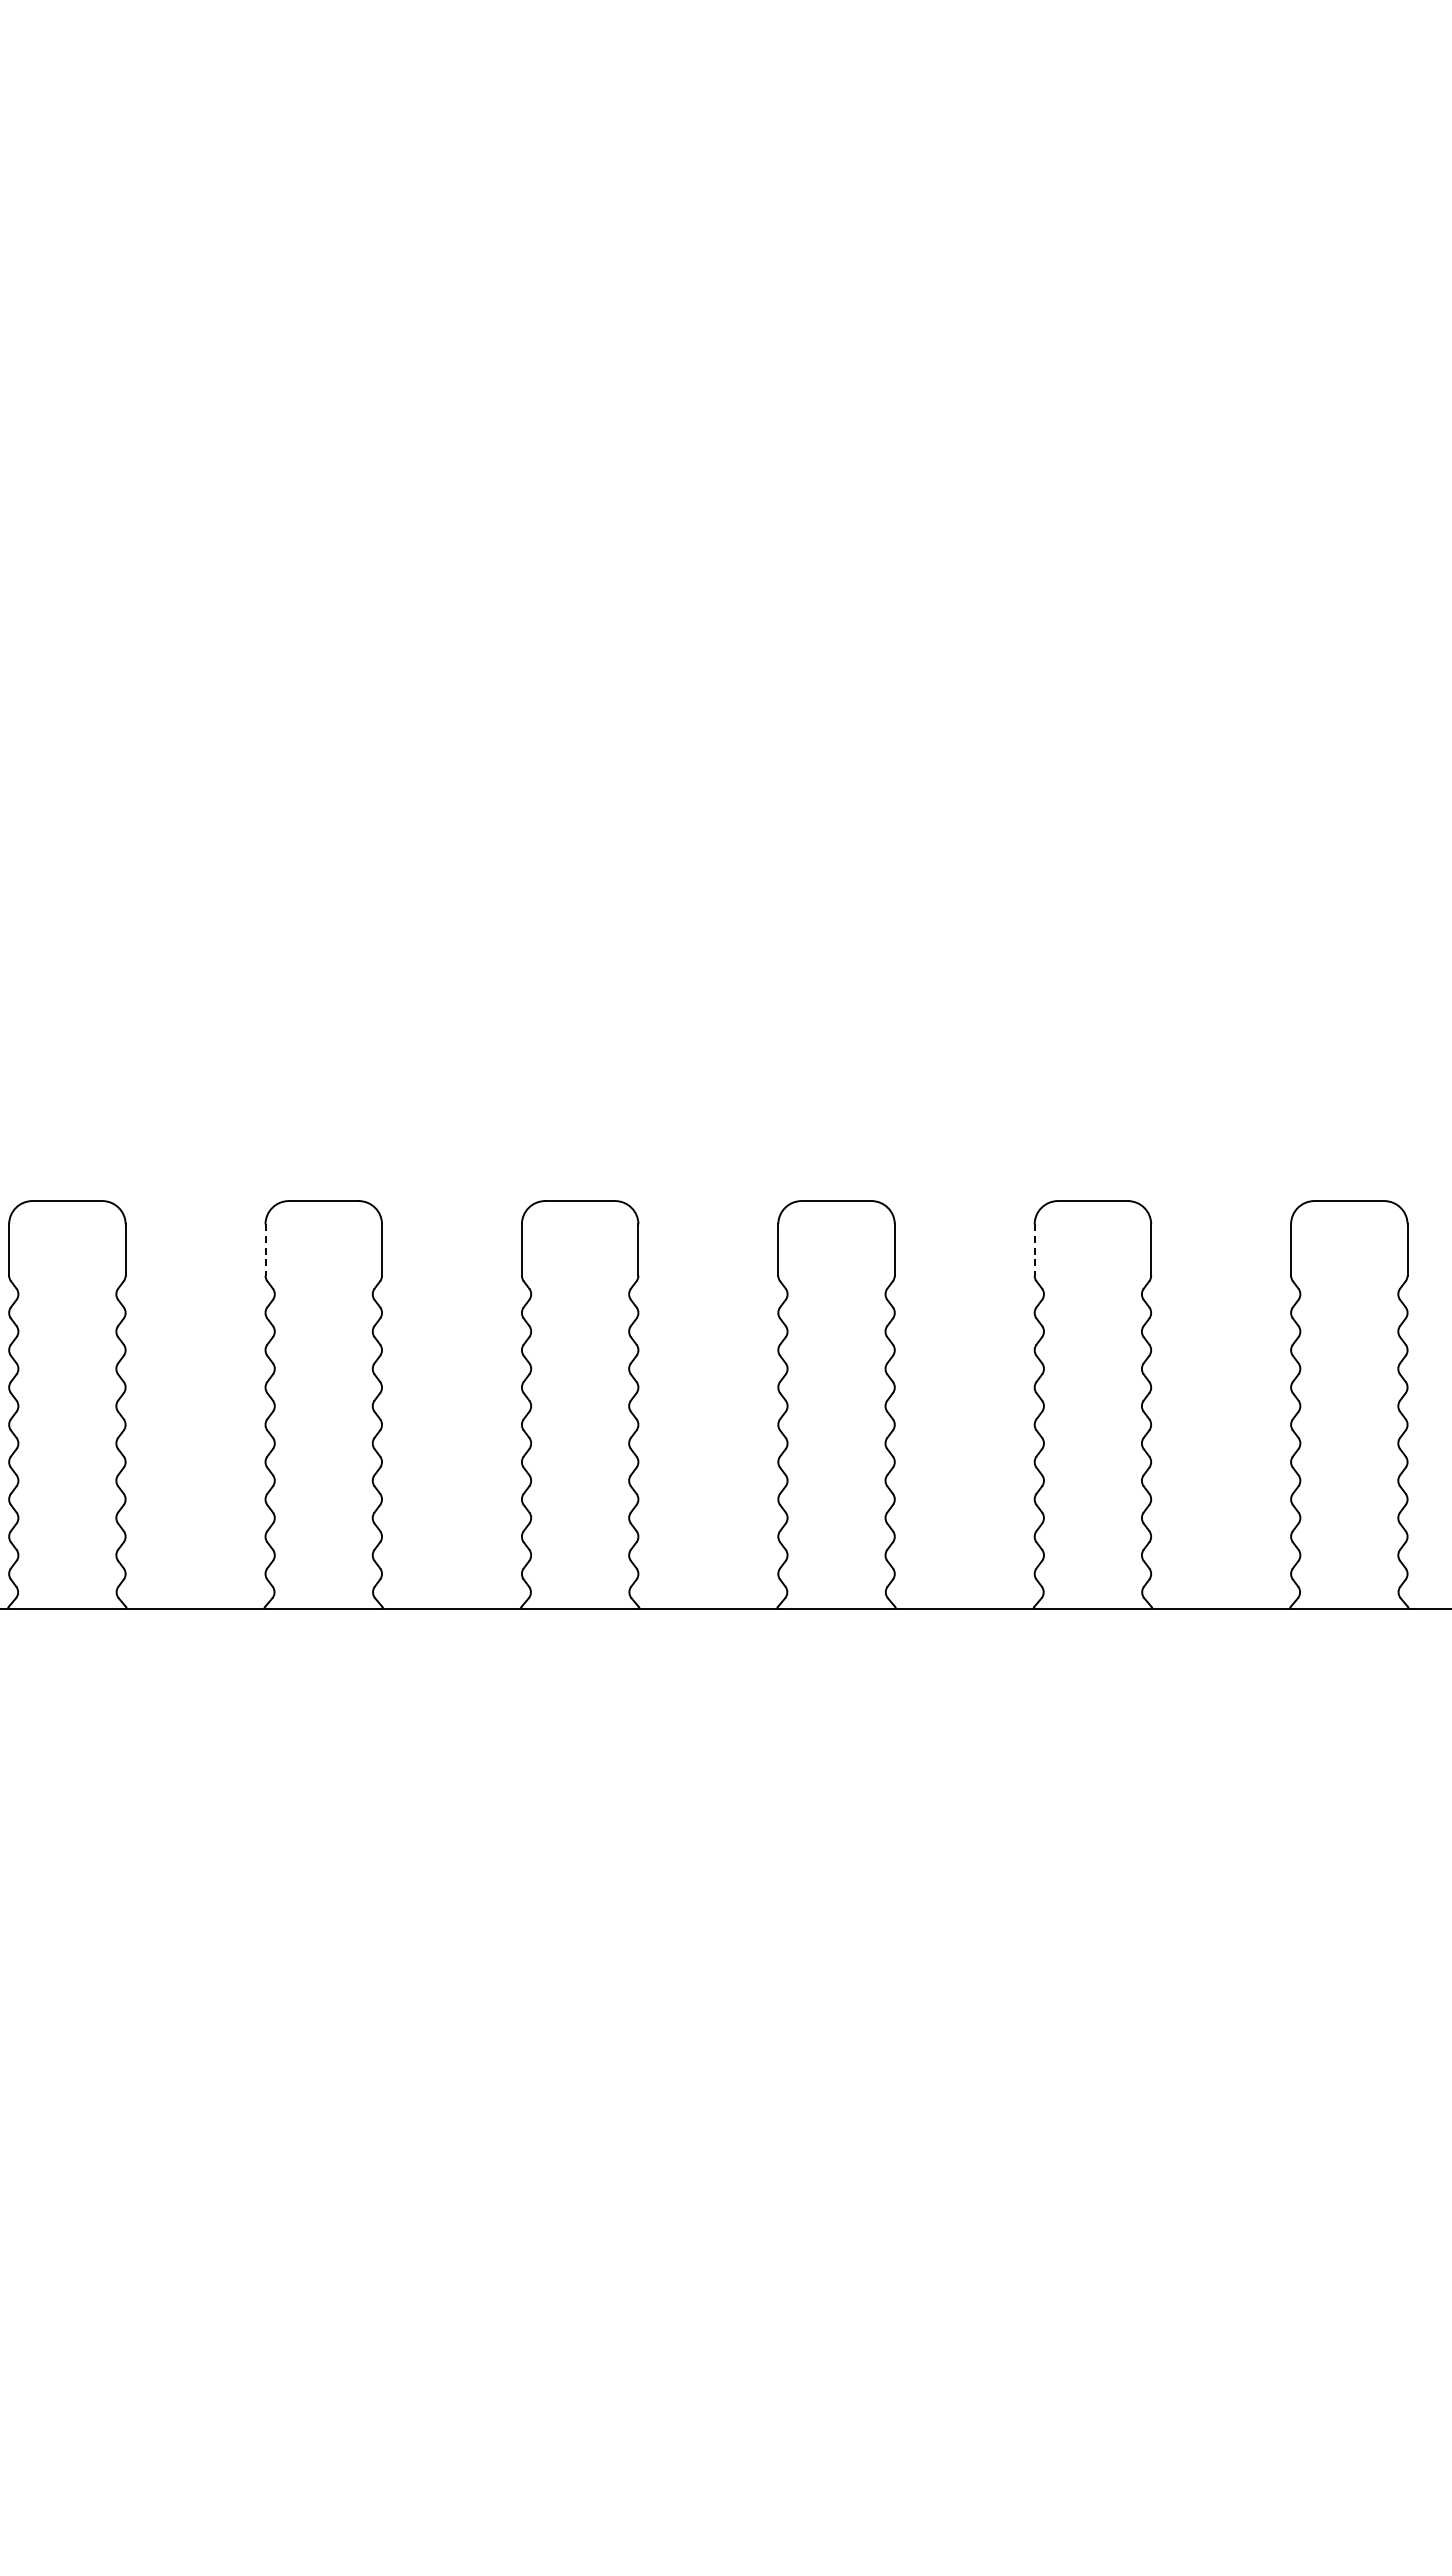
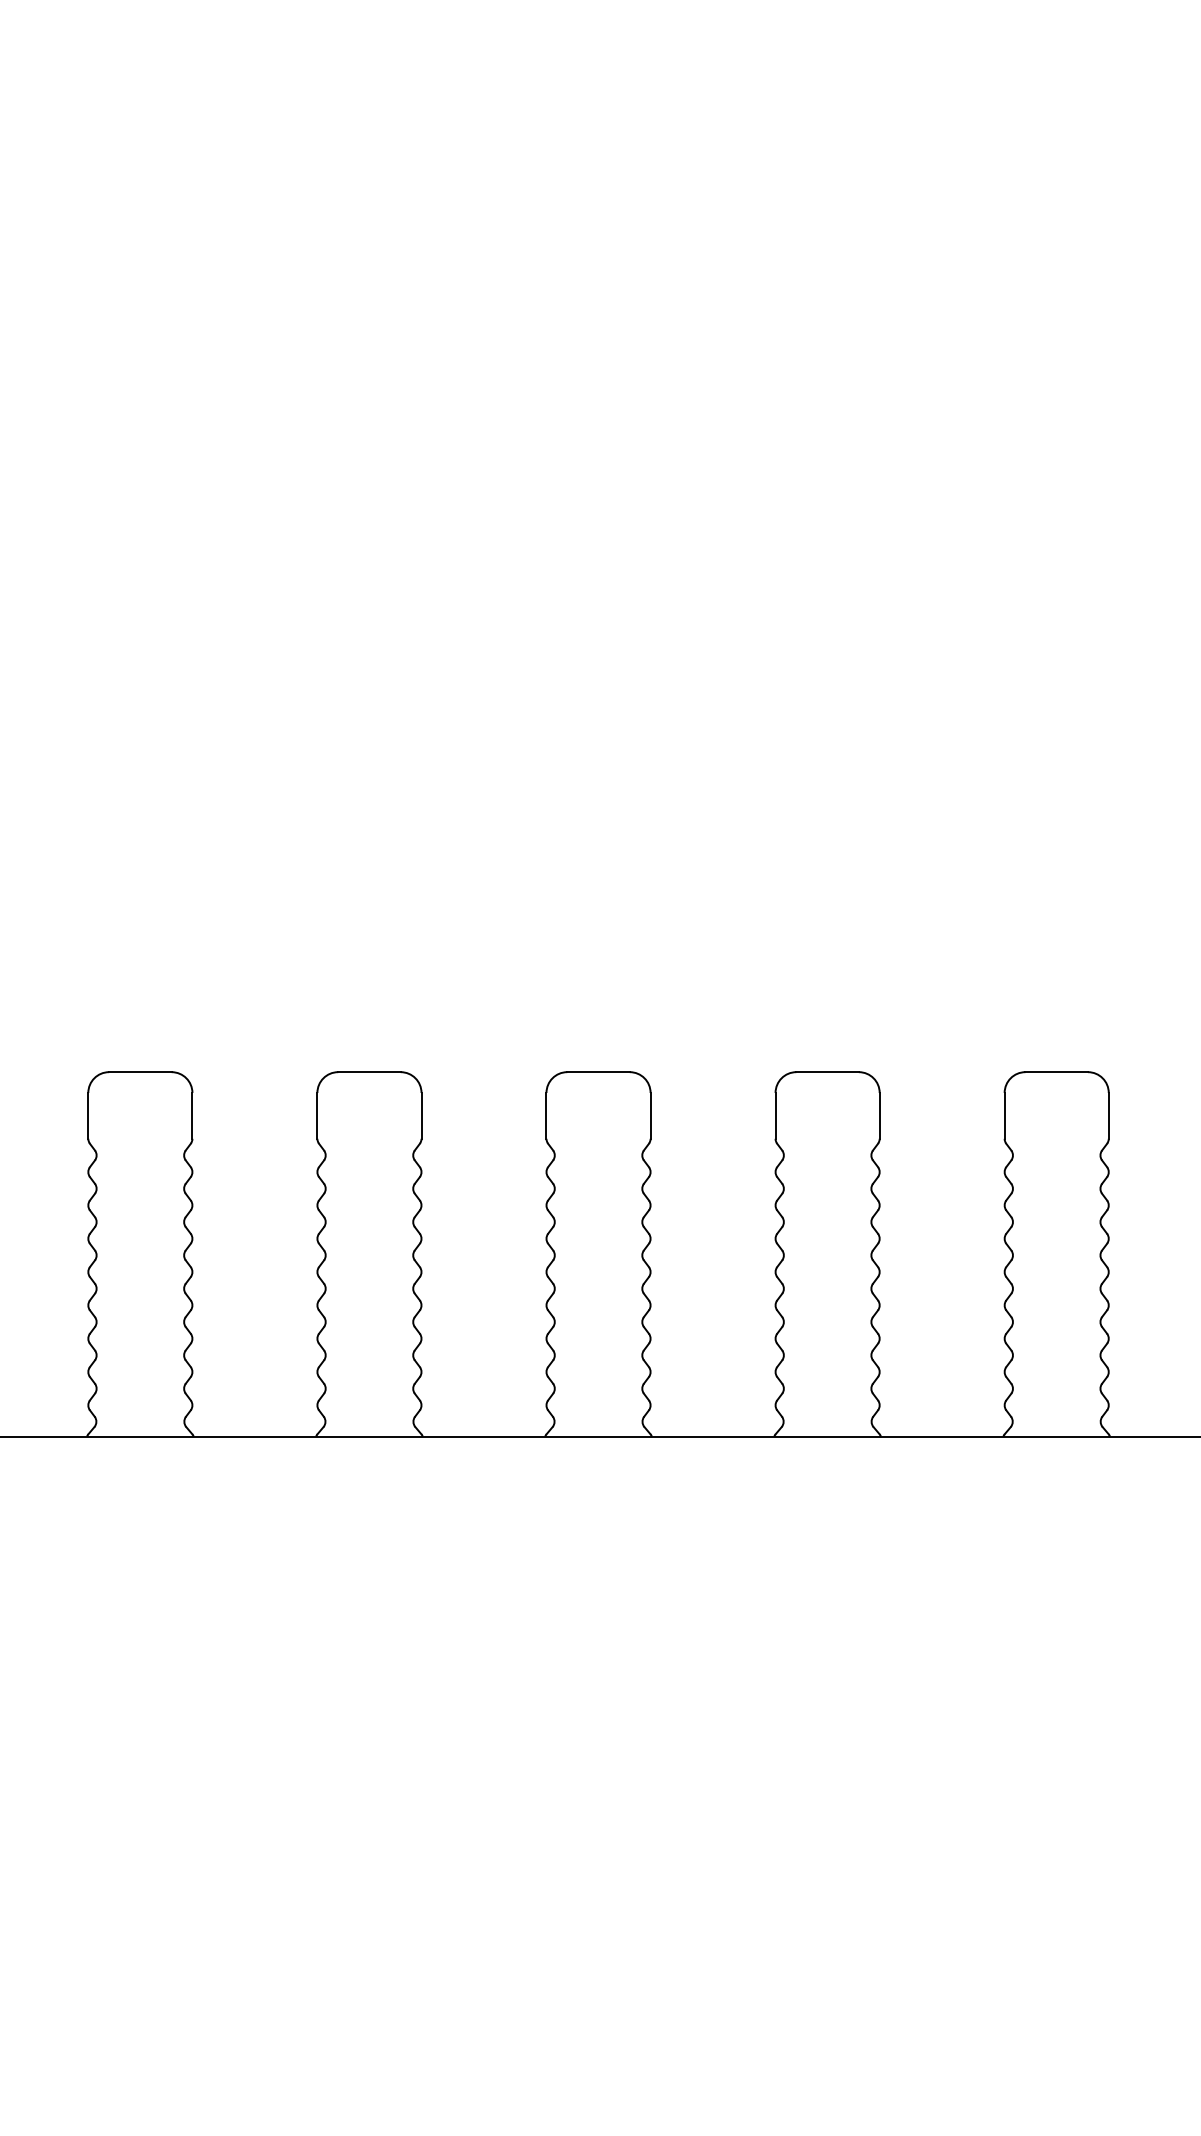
line: (265, 1250) -> (88, 1116), dashed -> solid
line: (1034, 1250) -> (775, 1116), dashed -> solid

